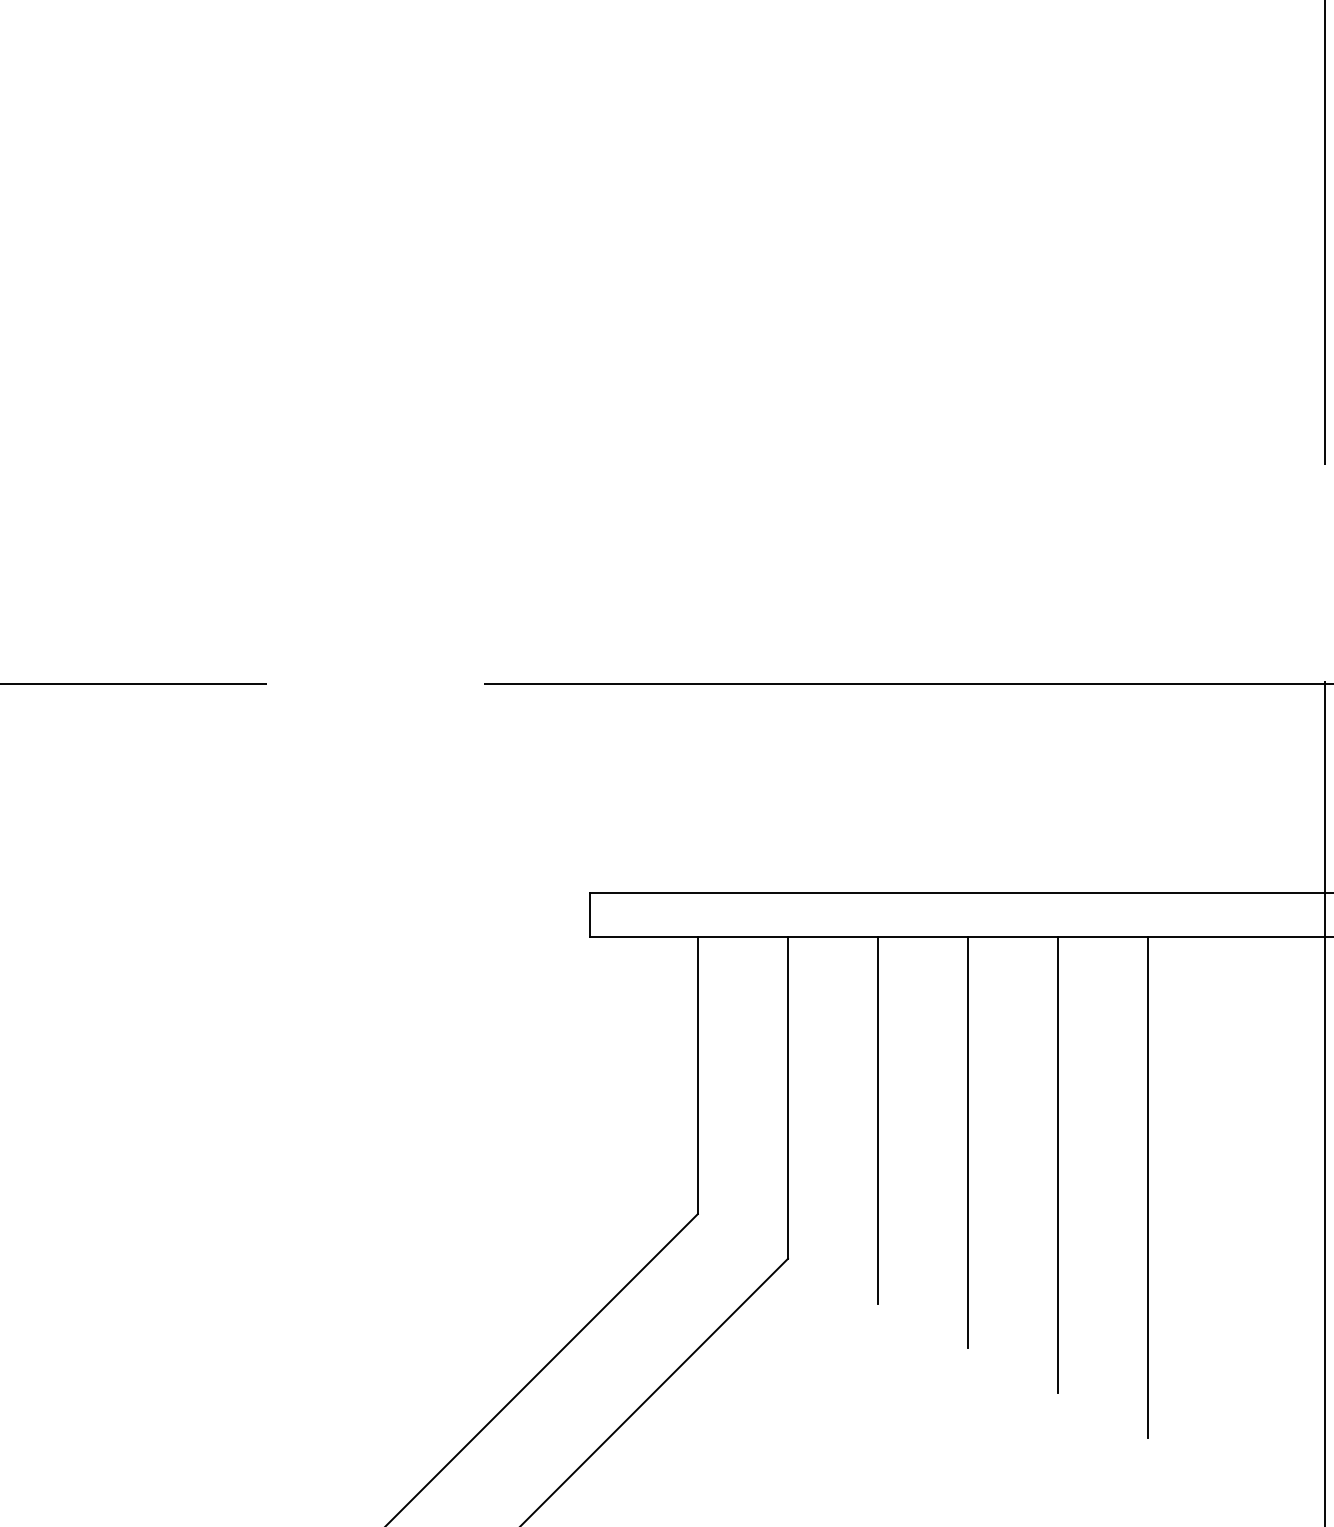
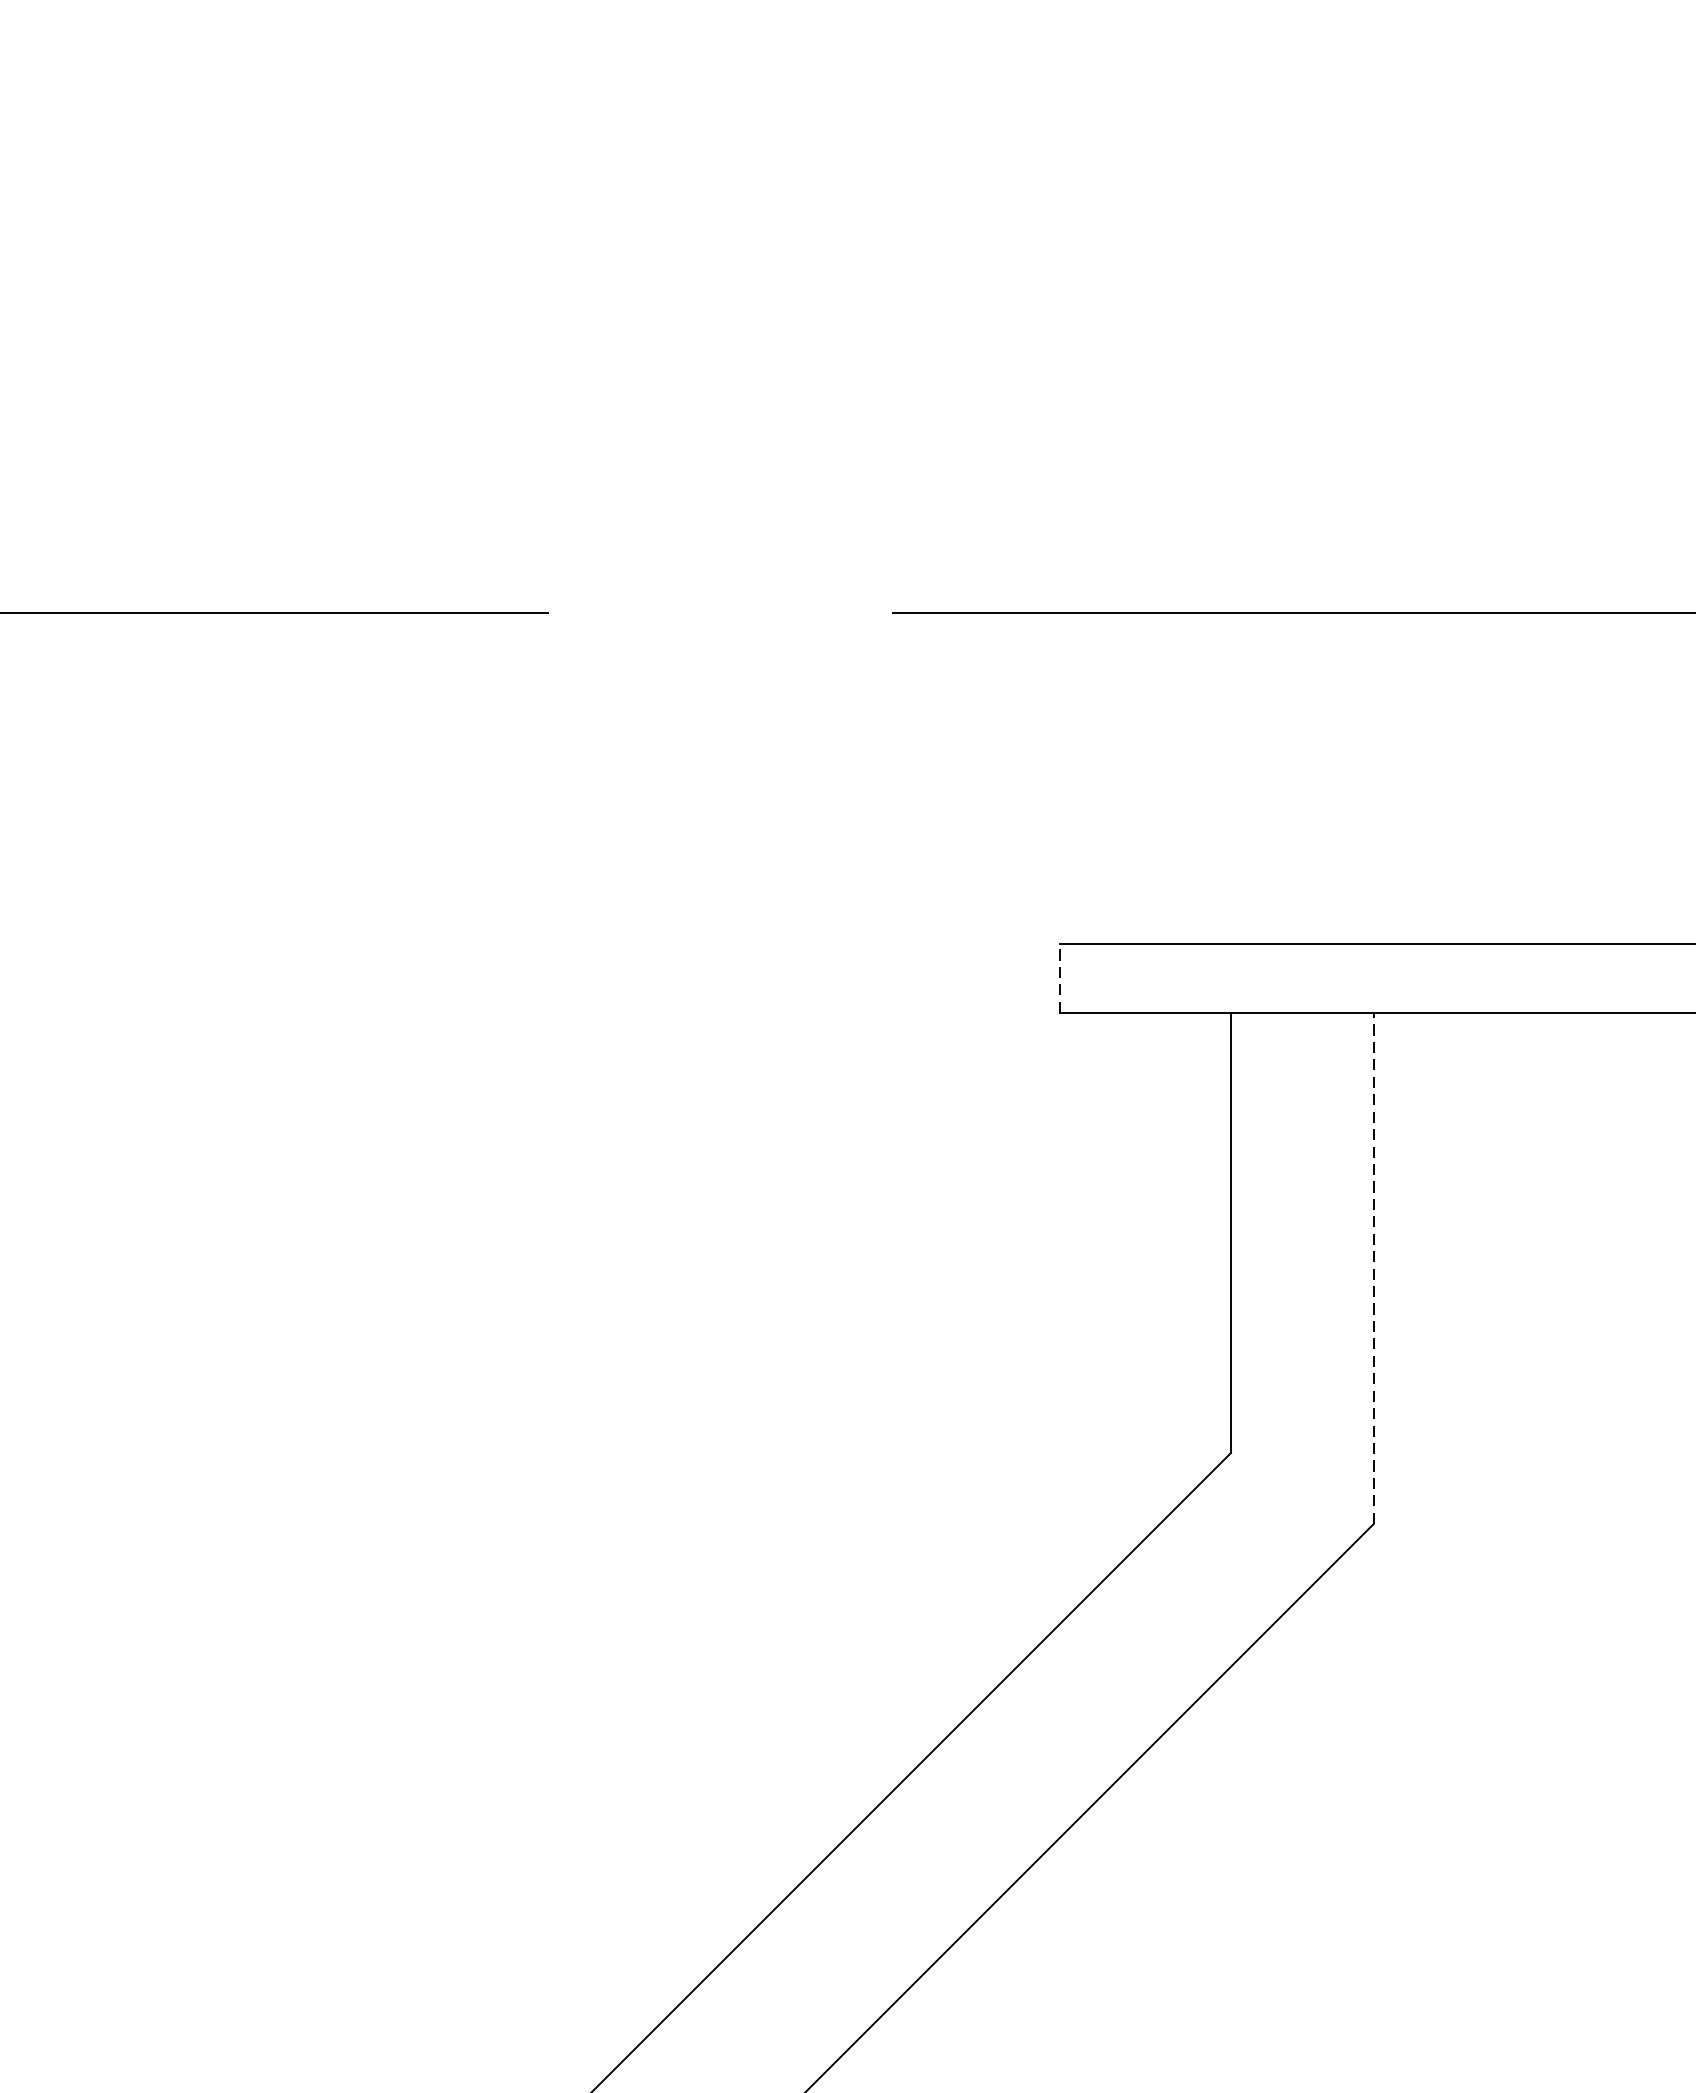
line: (589, 914) -> (1059, 977), solid -> dashed
line: (787, 1097) -> (1373, 1268), solid -> dashed
line: (878, 1119) -> (1517, 1302), removed
line: (968, 1142) -> (1660, 1339), removed

